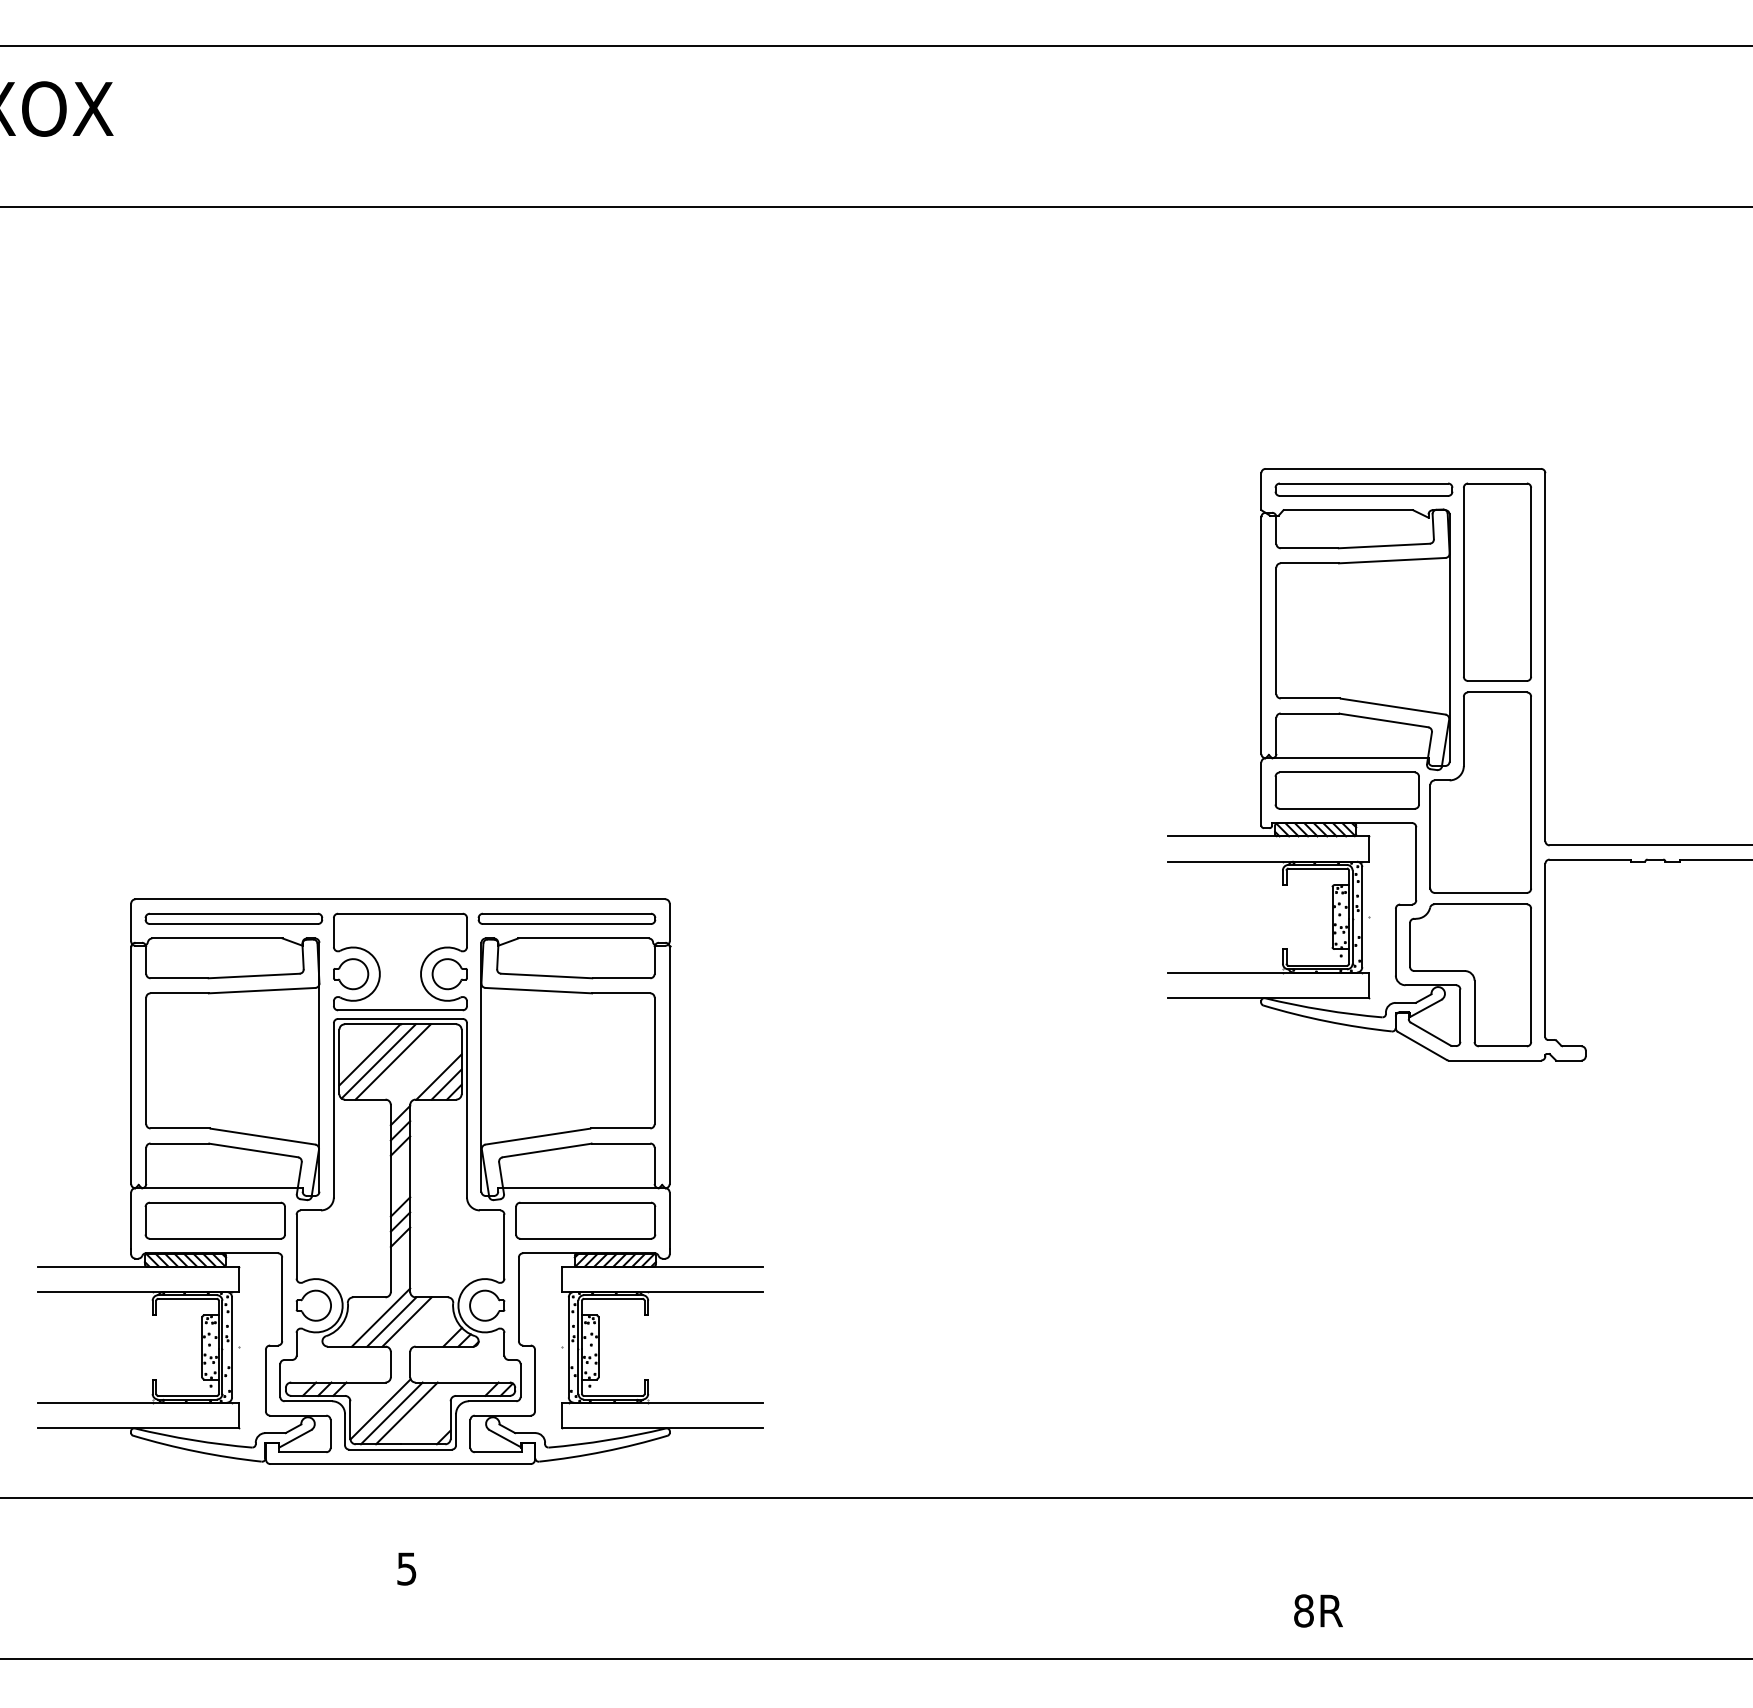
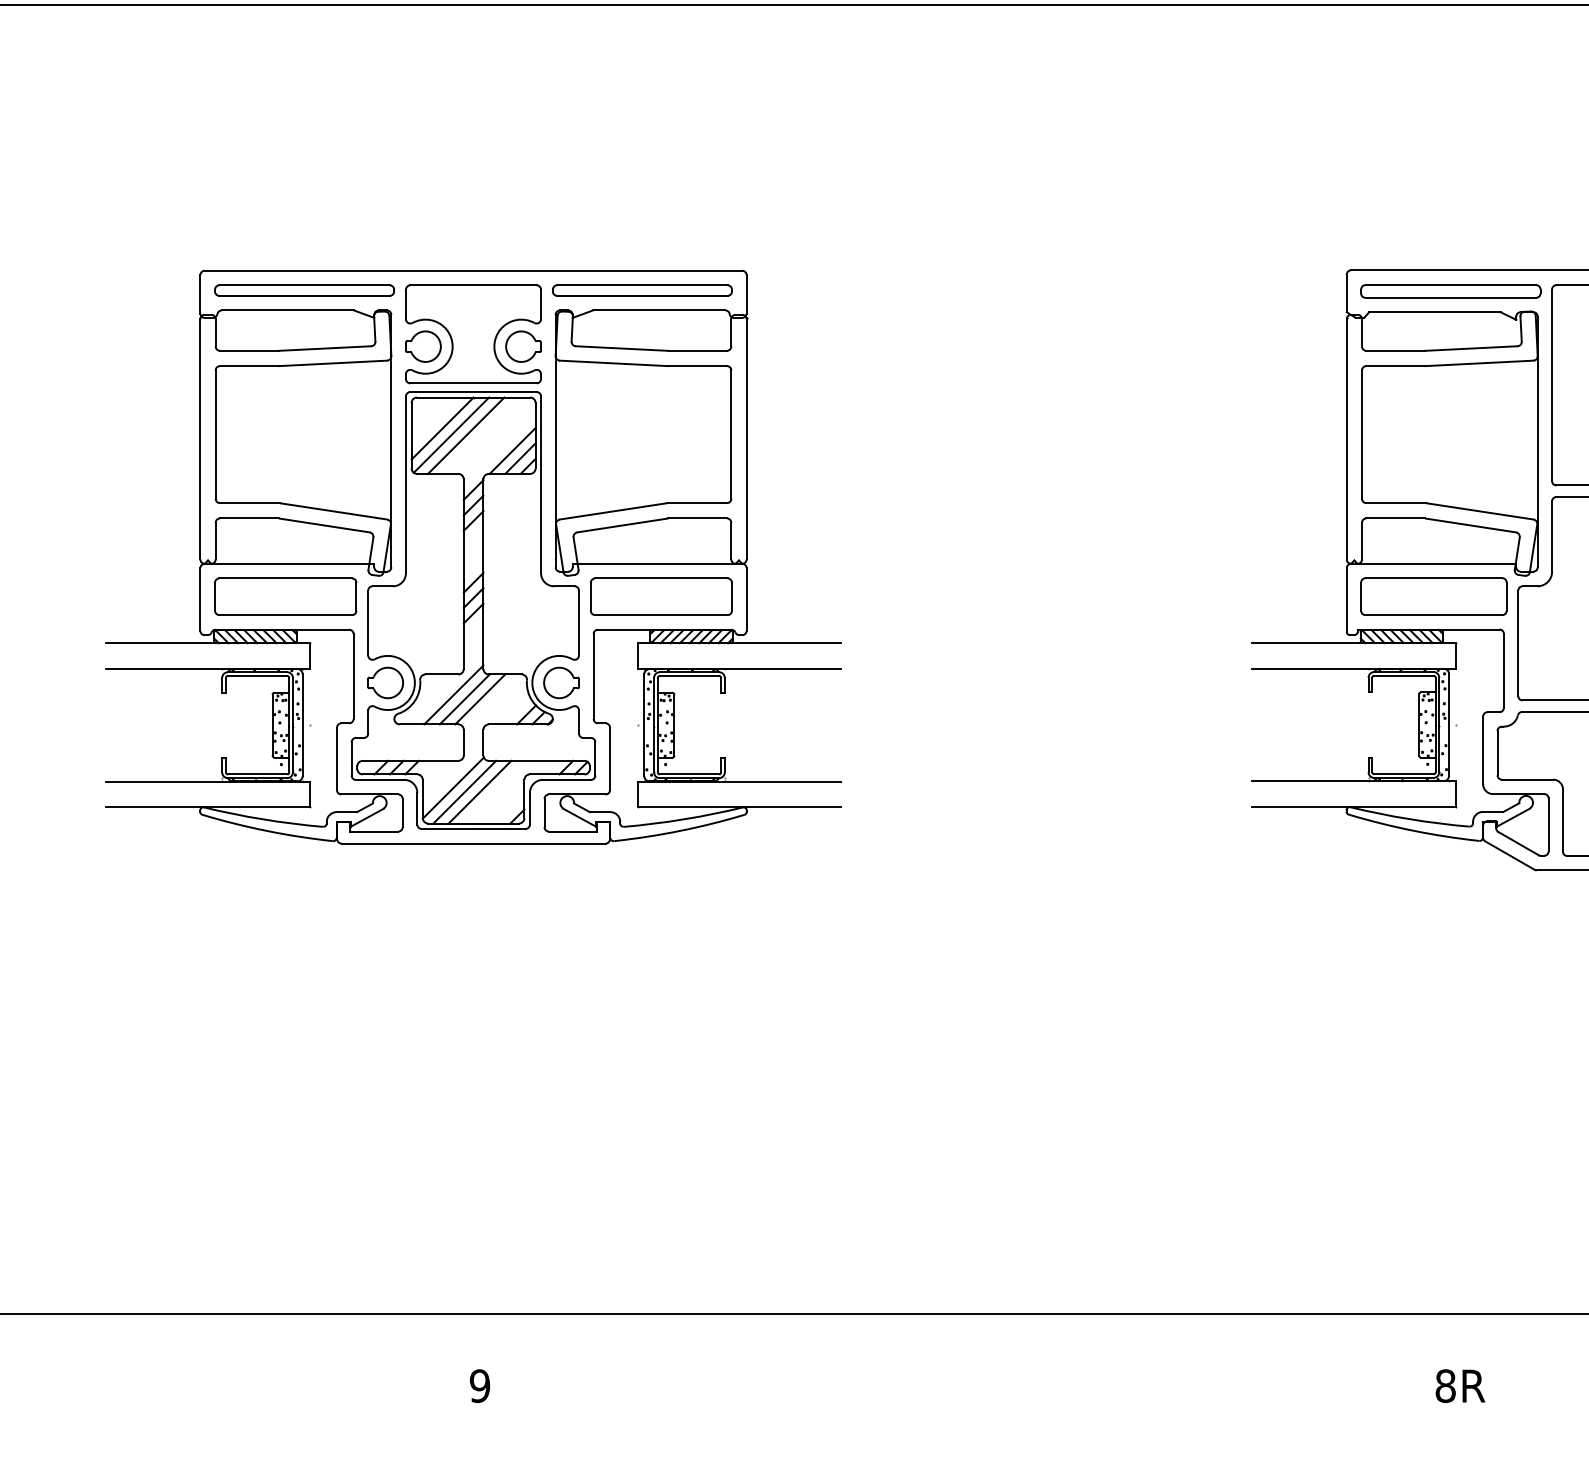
part: (400, 1181) -> (473, 556), moved
text: (406, 1568) -> (479, 1385), 5 -> 9
text: (1318, 1610) -> (1460, 1385), moved

